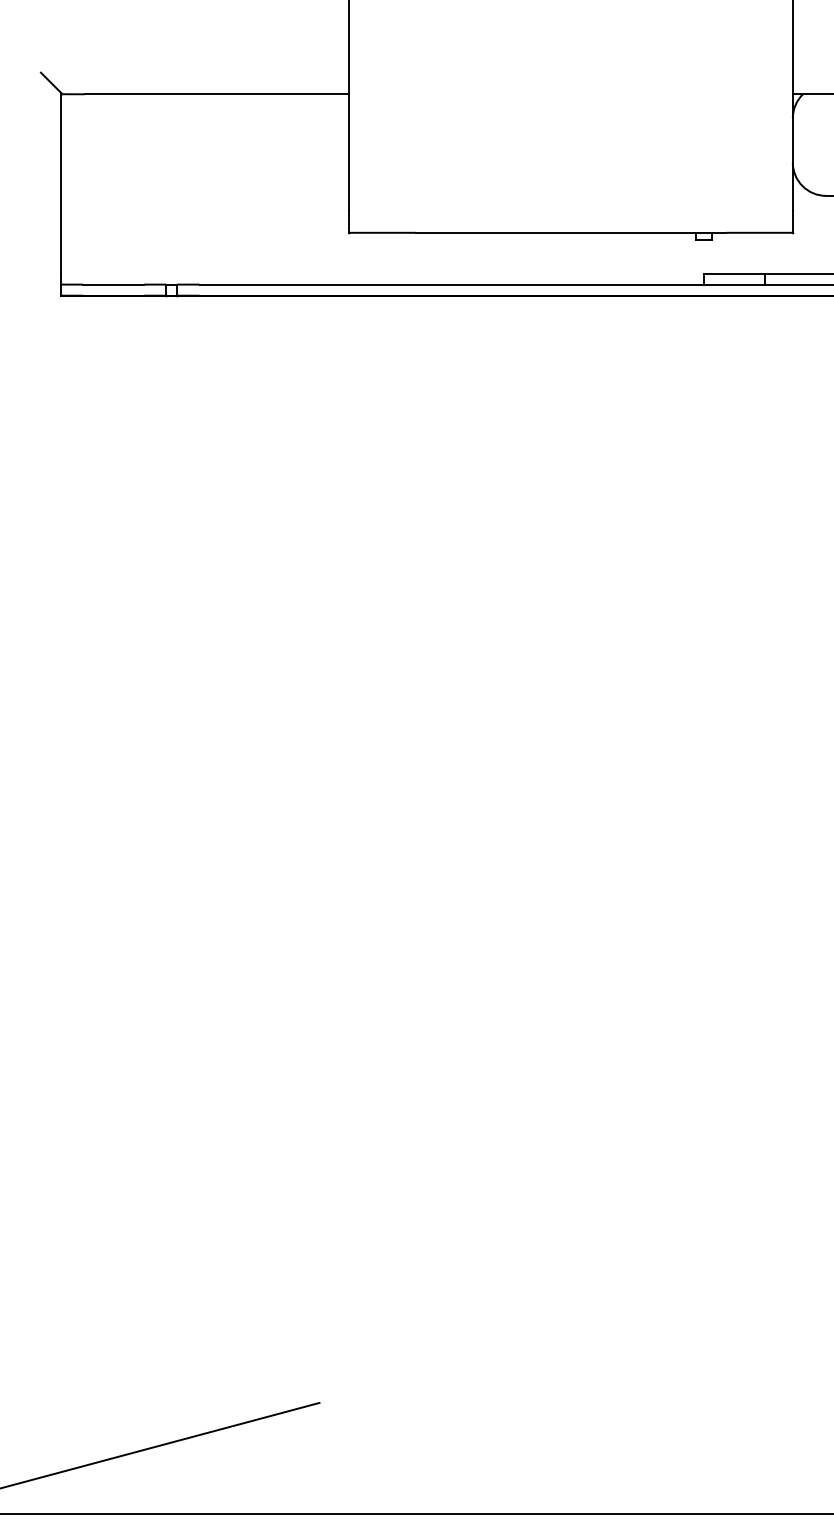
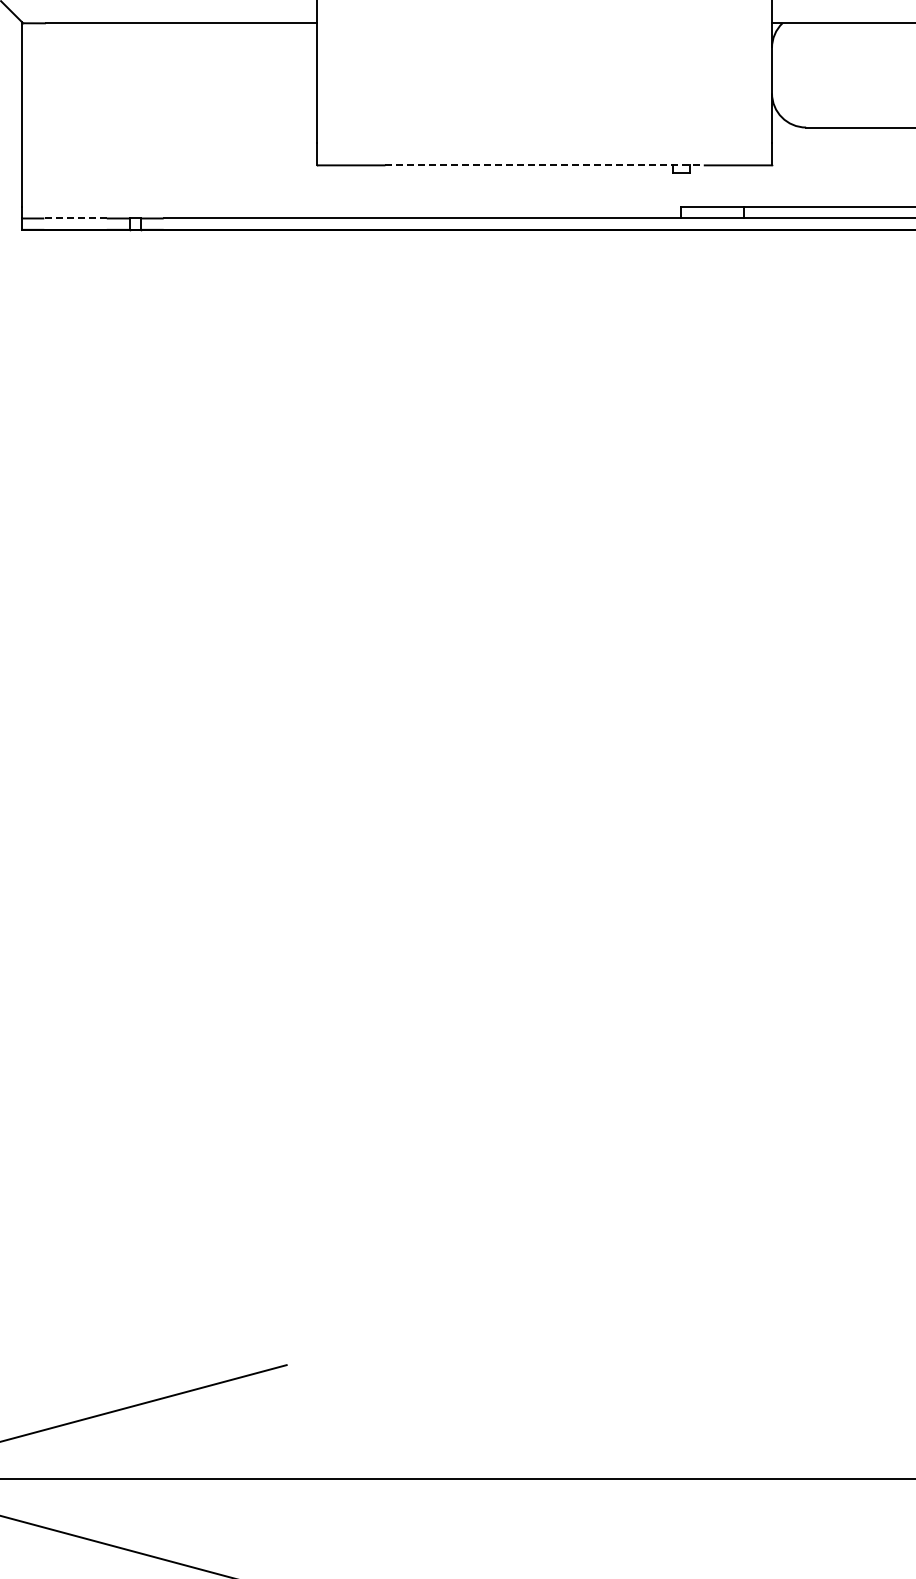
line: (571, 232) -> (545, 165), solid -> dashed
line: (113, 284) -> (75, 218), solid -> dashed

